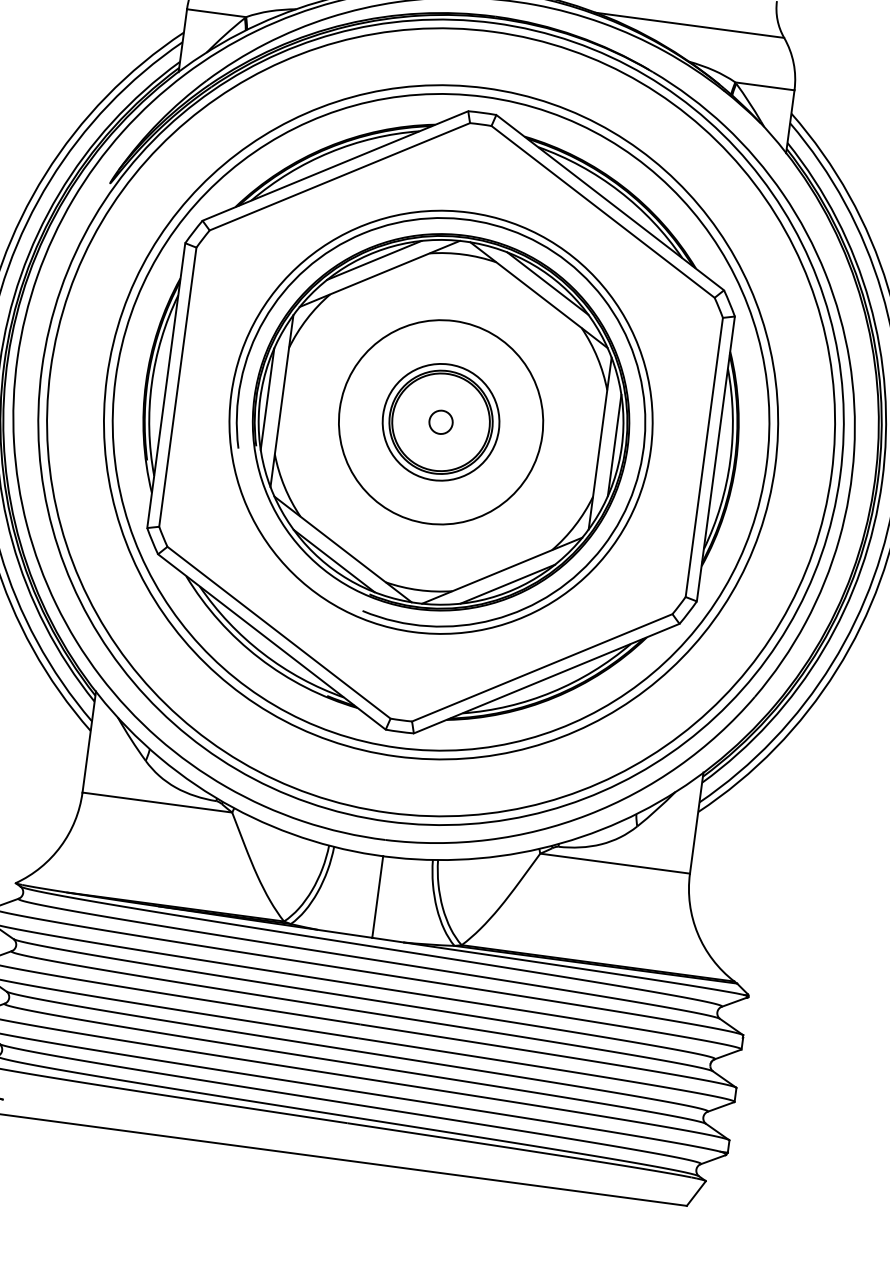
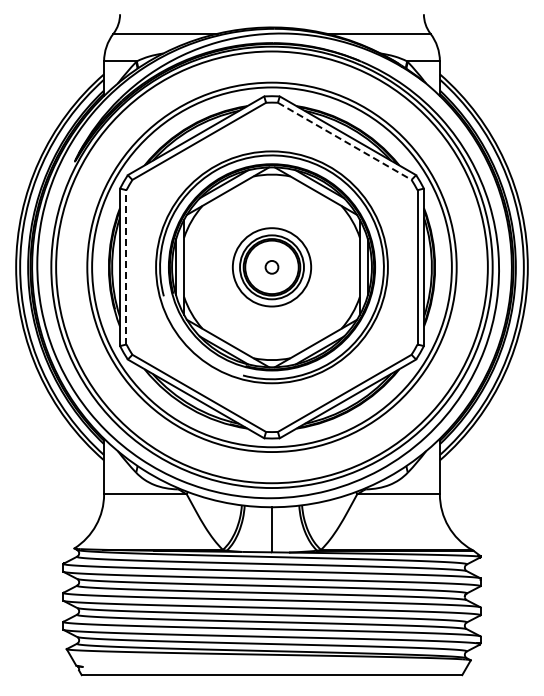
line: (604, 212) -> (345, 141), solid -> dashed
line: (178, 385) -> (126, 266), solid -> dashed
circle: (440, 422) -> (271, 267), size x0.7

